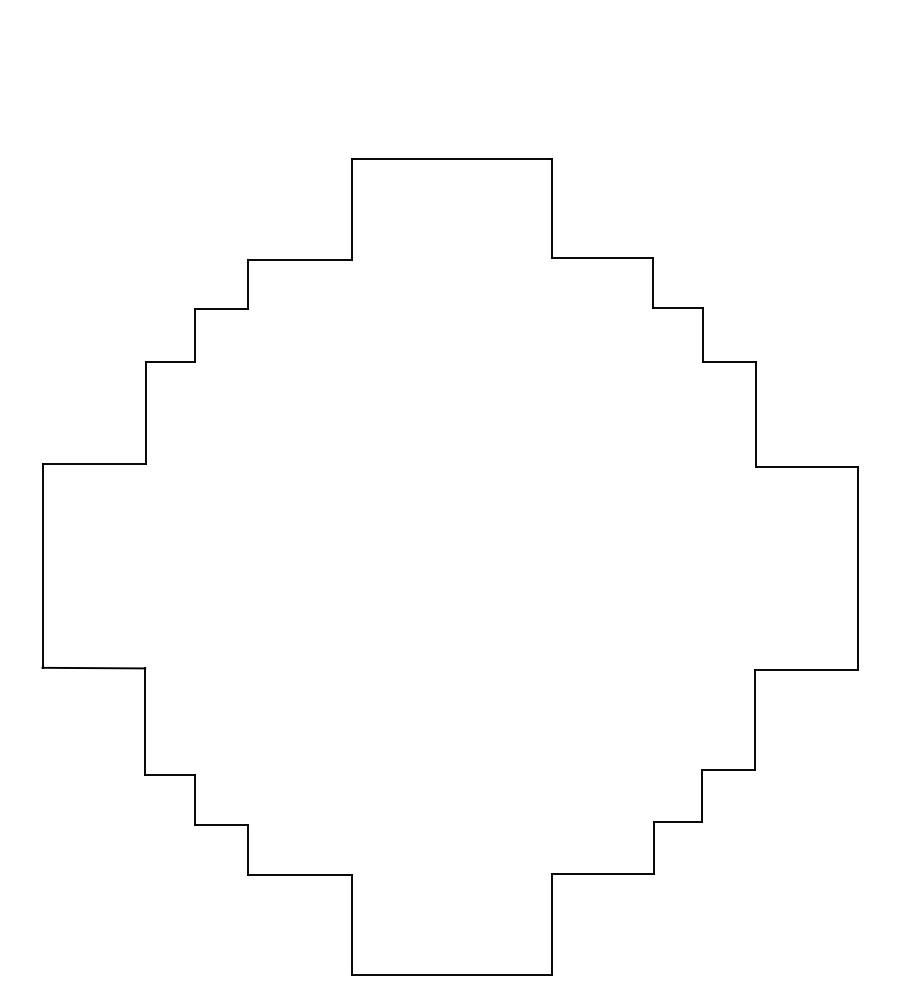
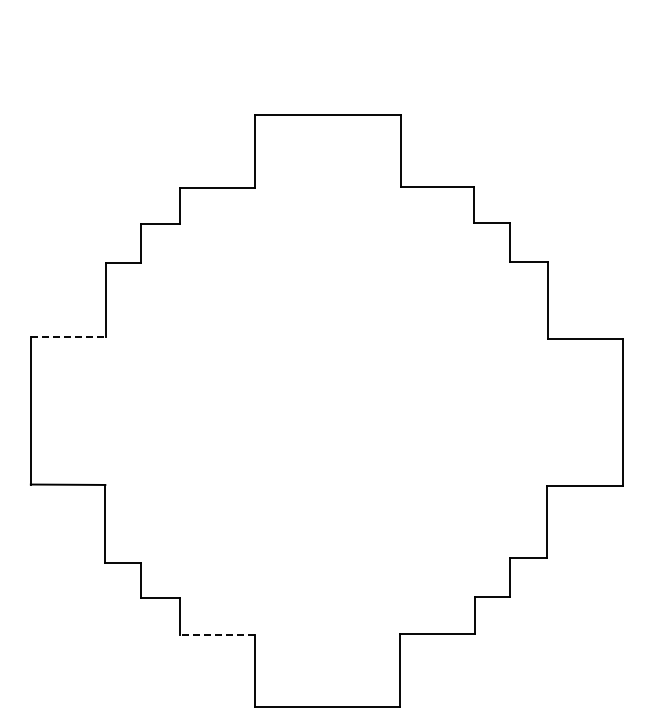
line: (94, 463) -> (68, 336), solid -> dashed
line: (299, 874) -> (217, 634), solid -> dashed

